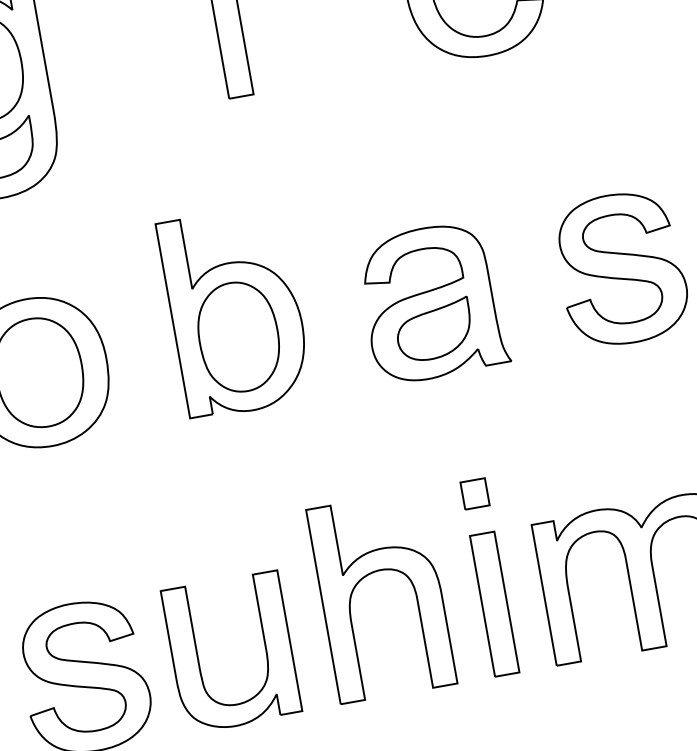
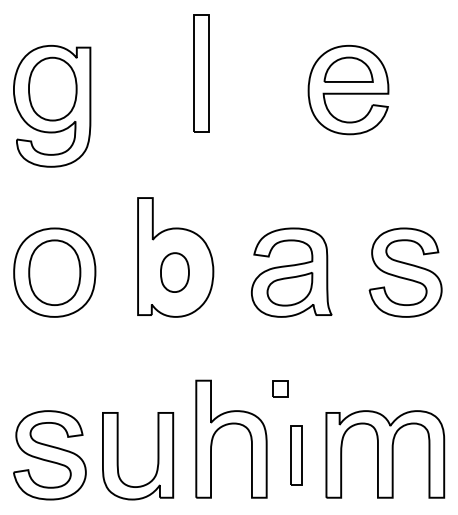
part: (237, 336) -> (174, 272), size x0.6
part: (474, 493) -> (280, 388), moved
part: (494, 604) -> (296, 455), size x0.7

